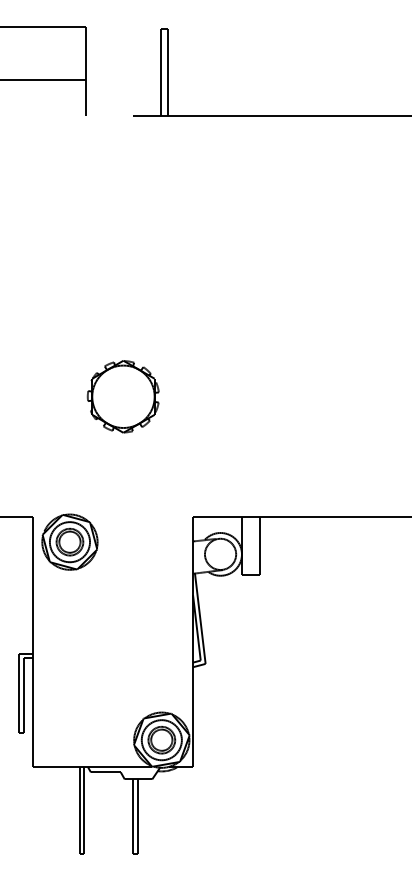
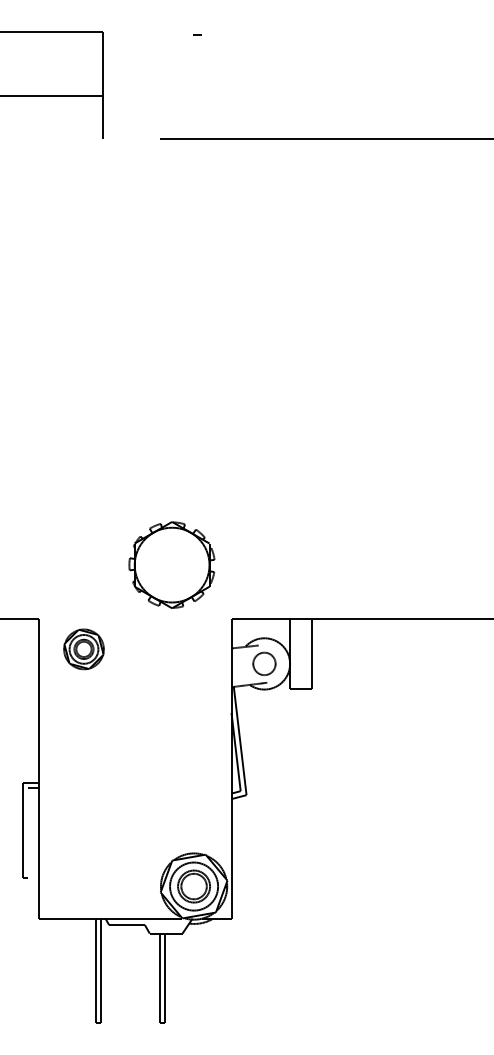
line: (161, 72) -> (193, 86), removed
line: (168, 72) -> (201, 86), removed
part: (122, 396) -> (171, 564), moved
part: (69, 542) -> (83, 649), size x0.6
circle: (220, 554) -> (264, 663), size x0.6
line: (23, 695) -> (28, 833), removed

